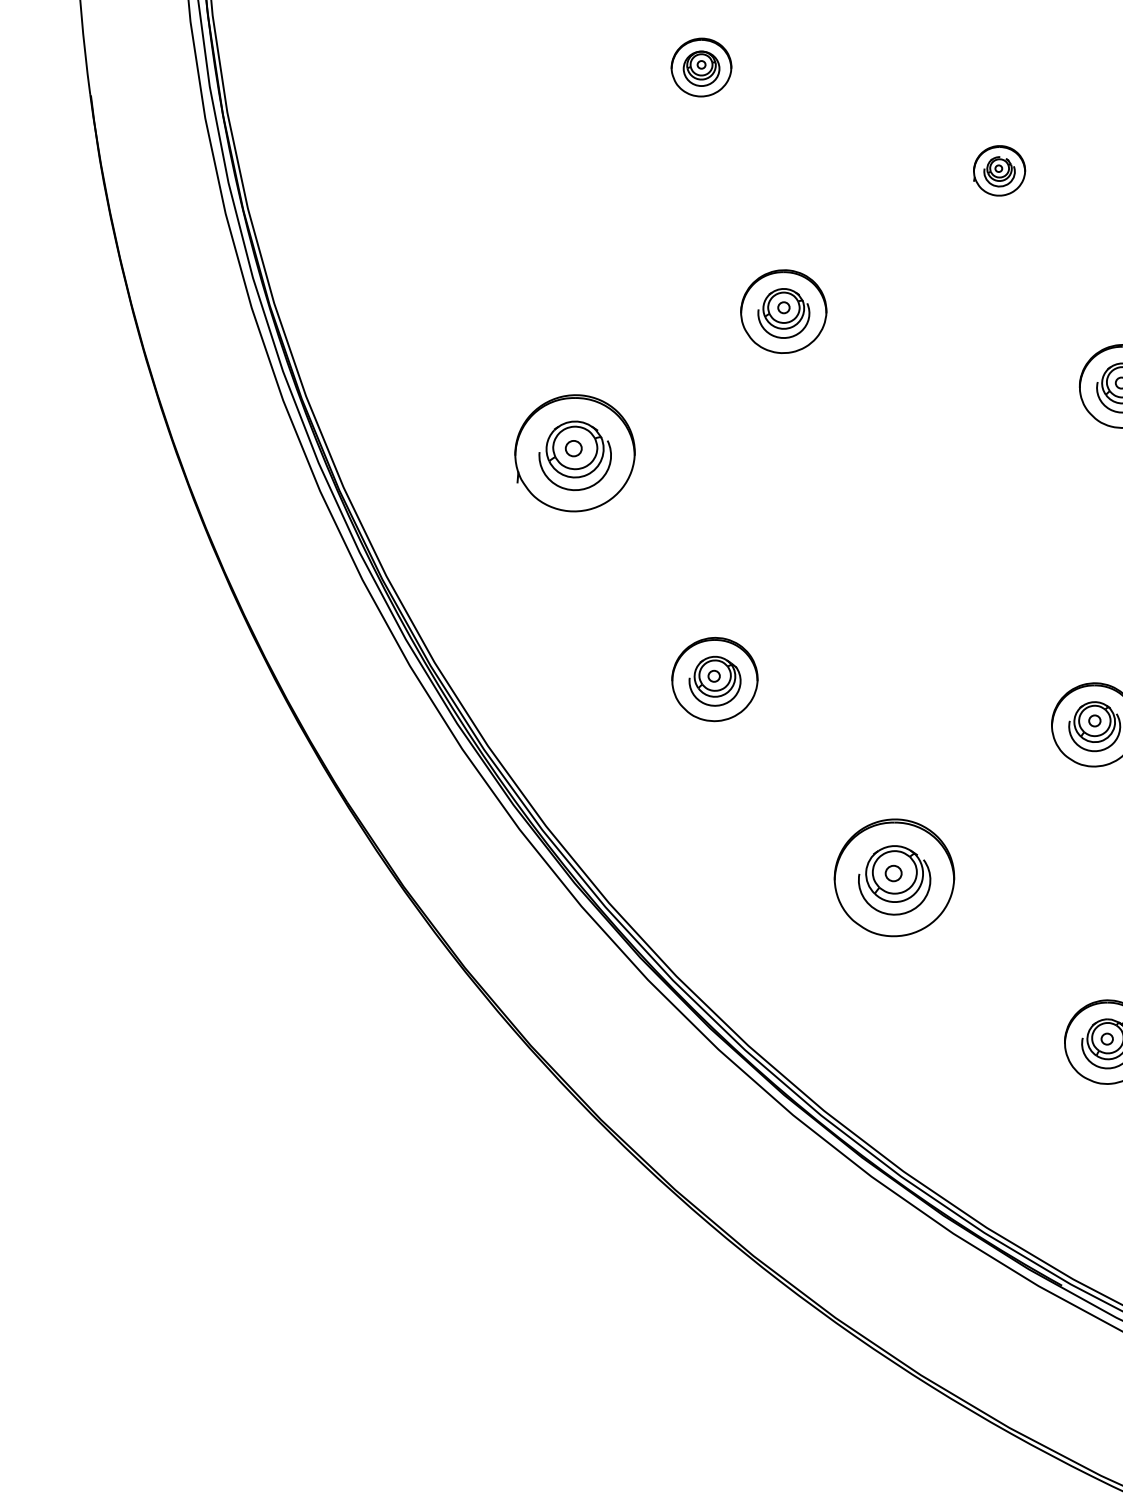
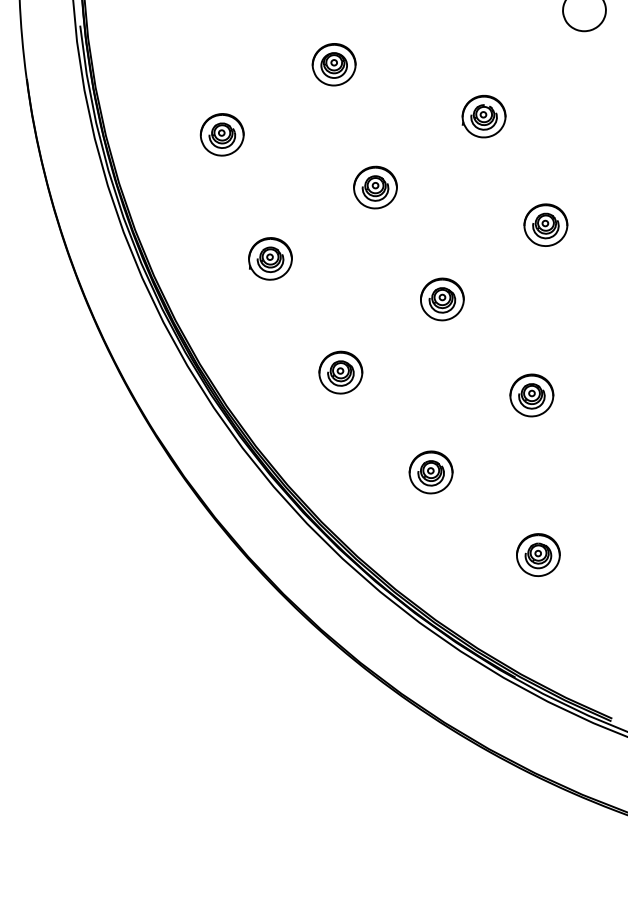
part: (700, 66) -> (333, 64), size x1.43
part: (998, 170) -> (483, 116), size x1.67
part: (477, 206) -> (221, 134), added
part: (575, 452) -> (270, 258), size x0.71
part: (916, 534) -> (442, 299), added
part: (893, 877) -> (430, 472), size x0.71

